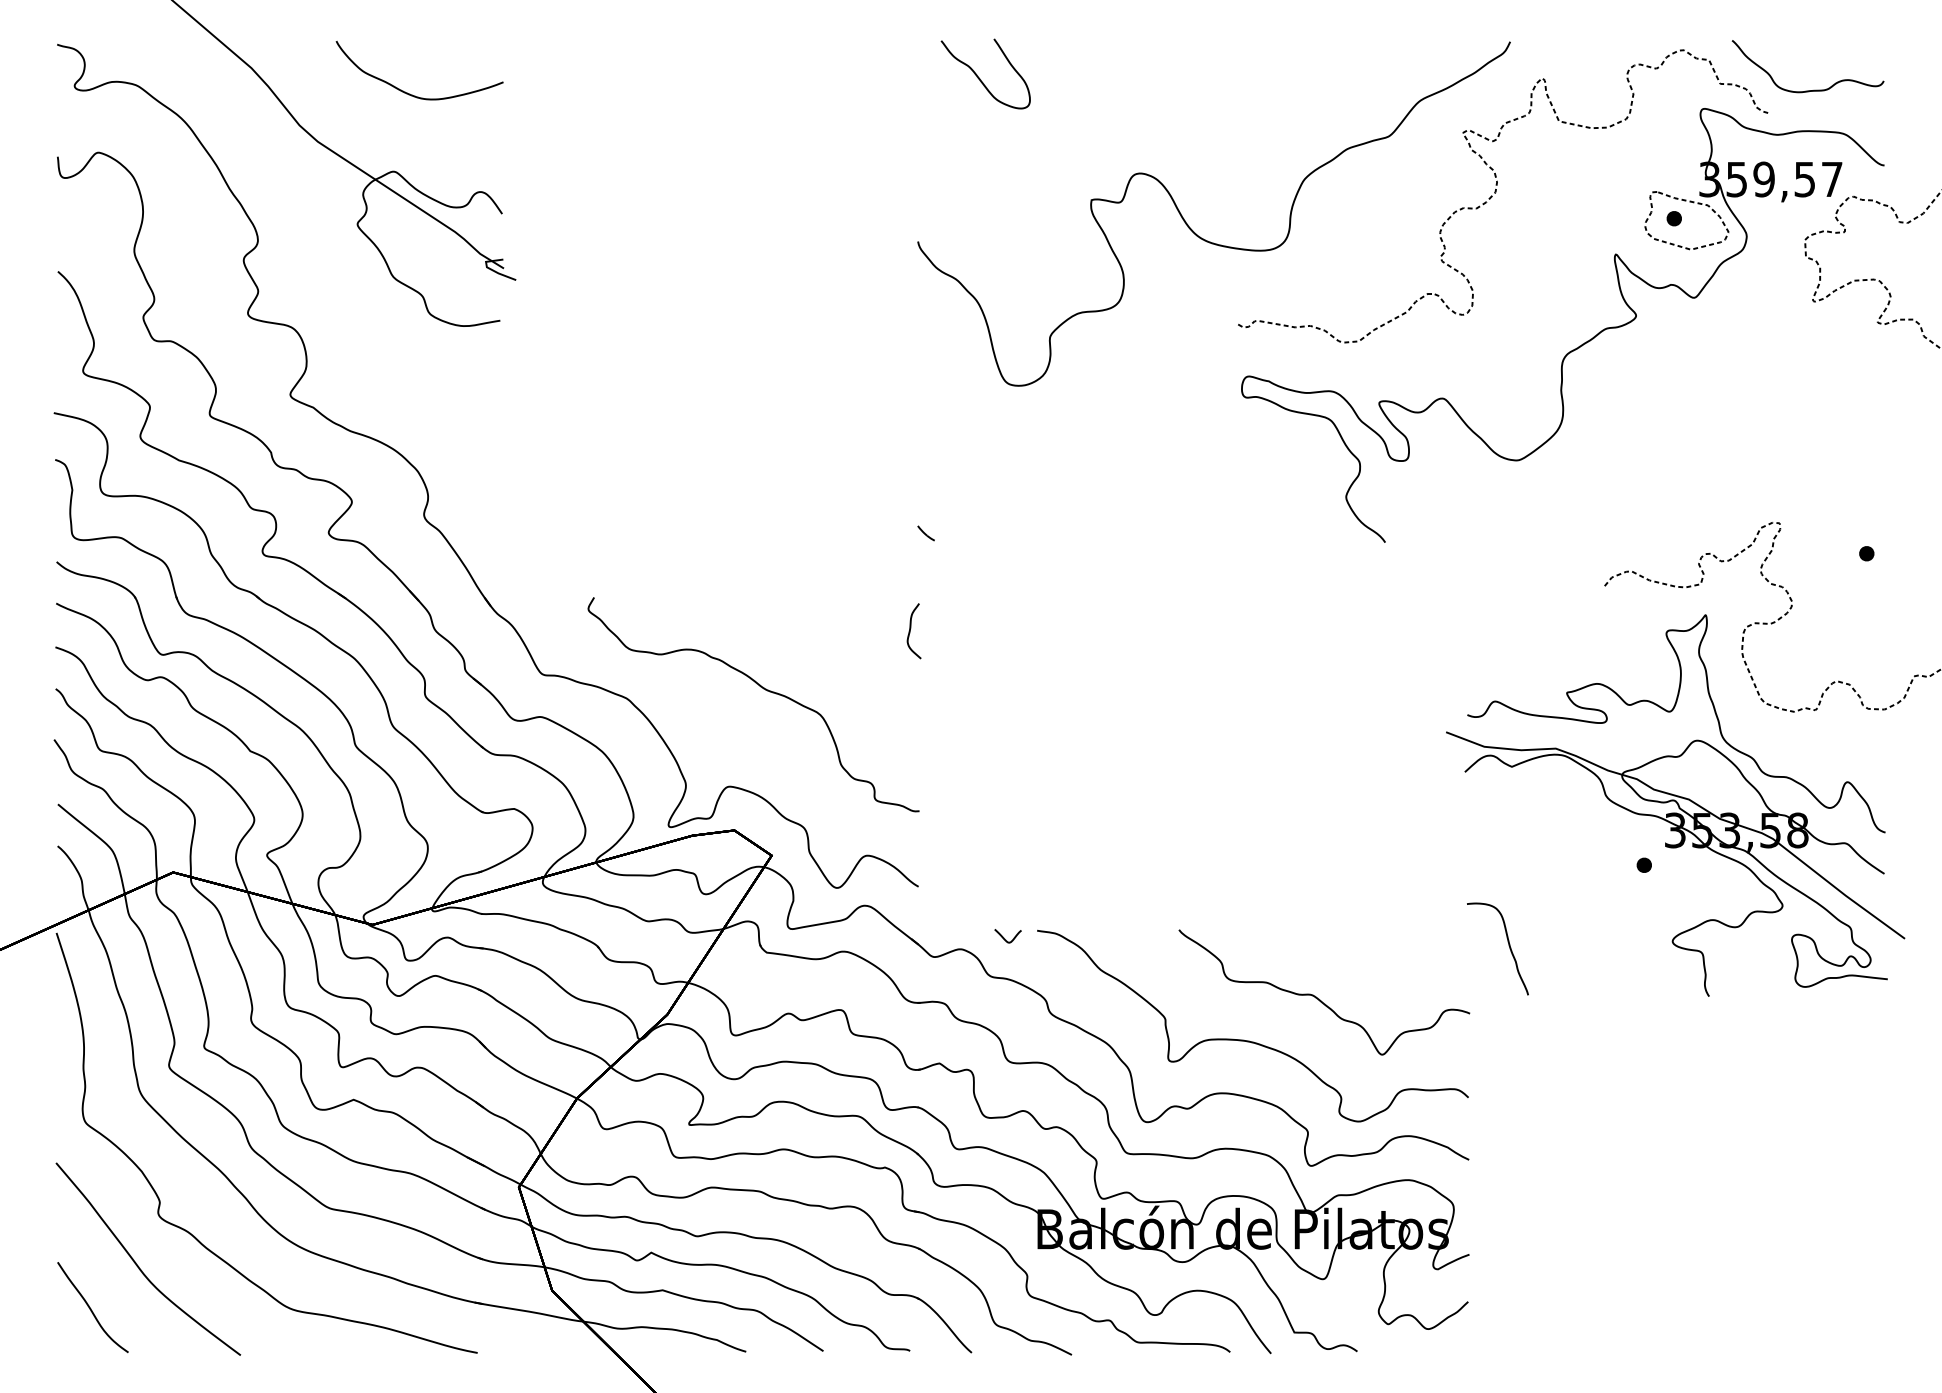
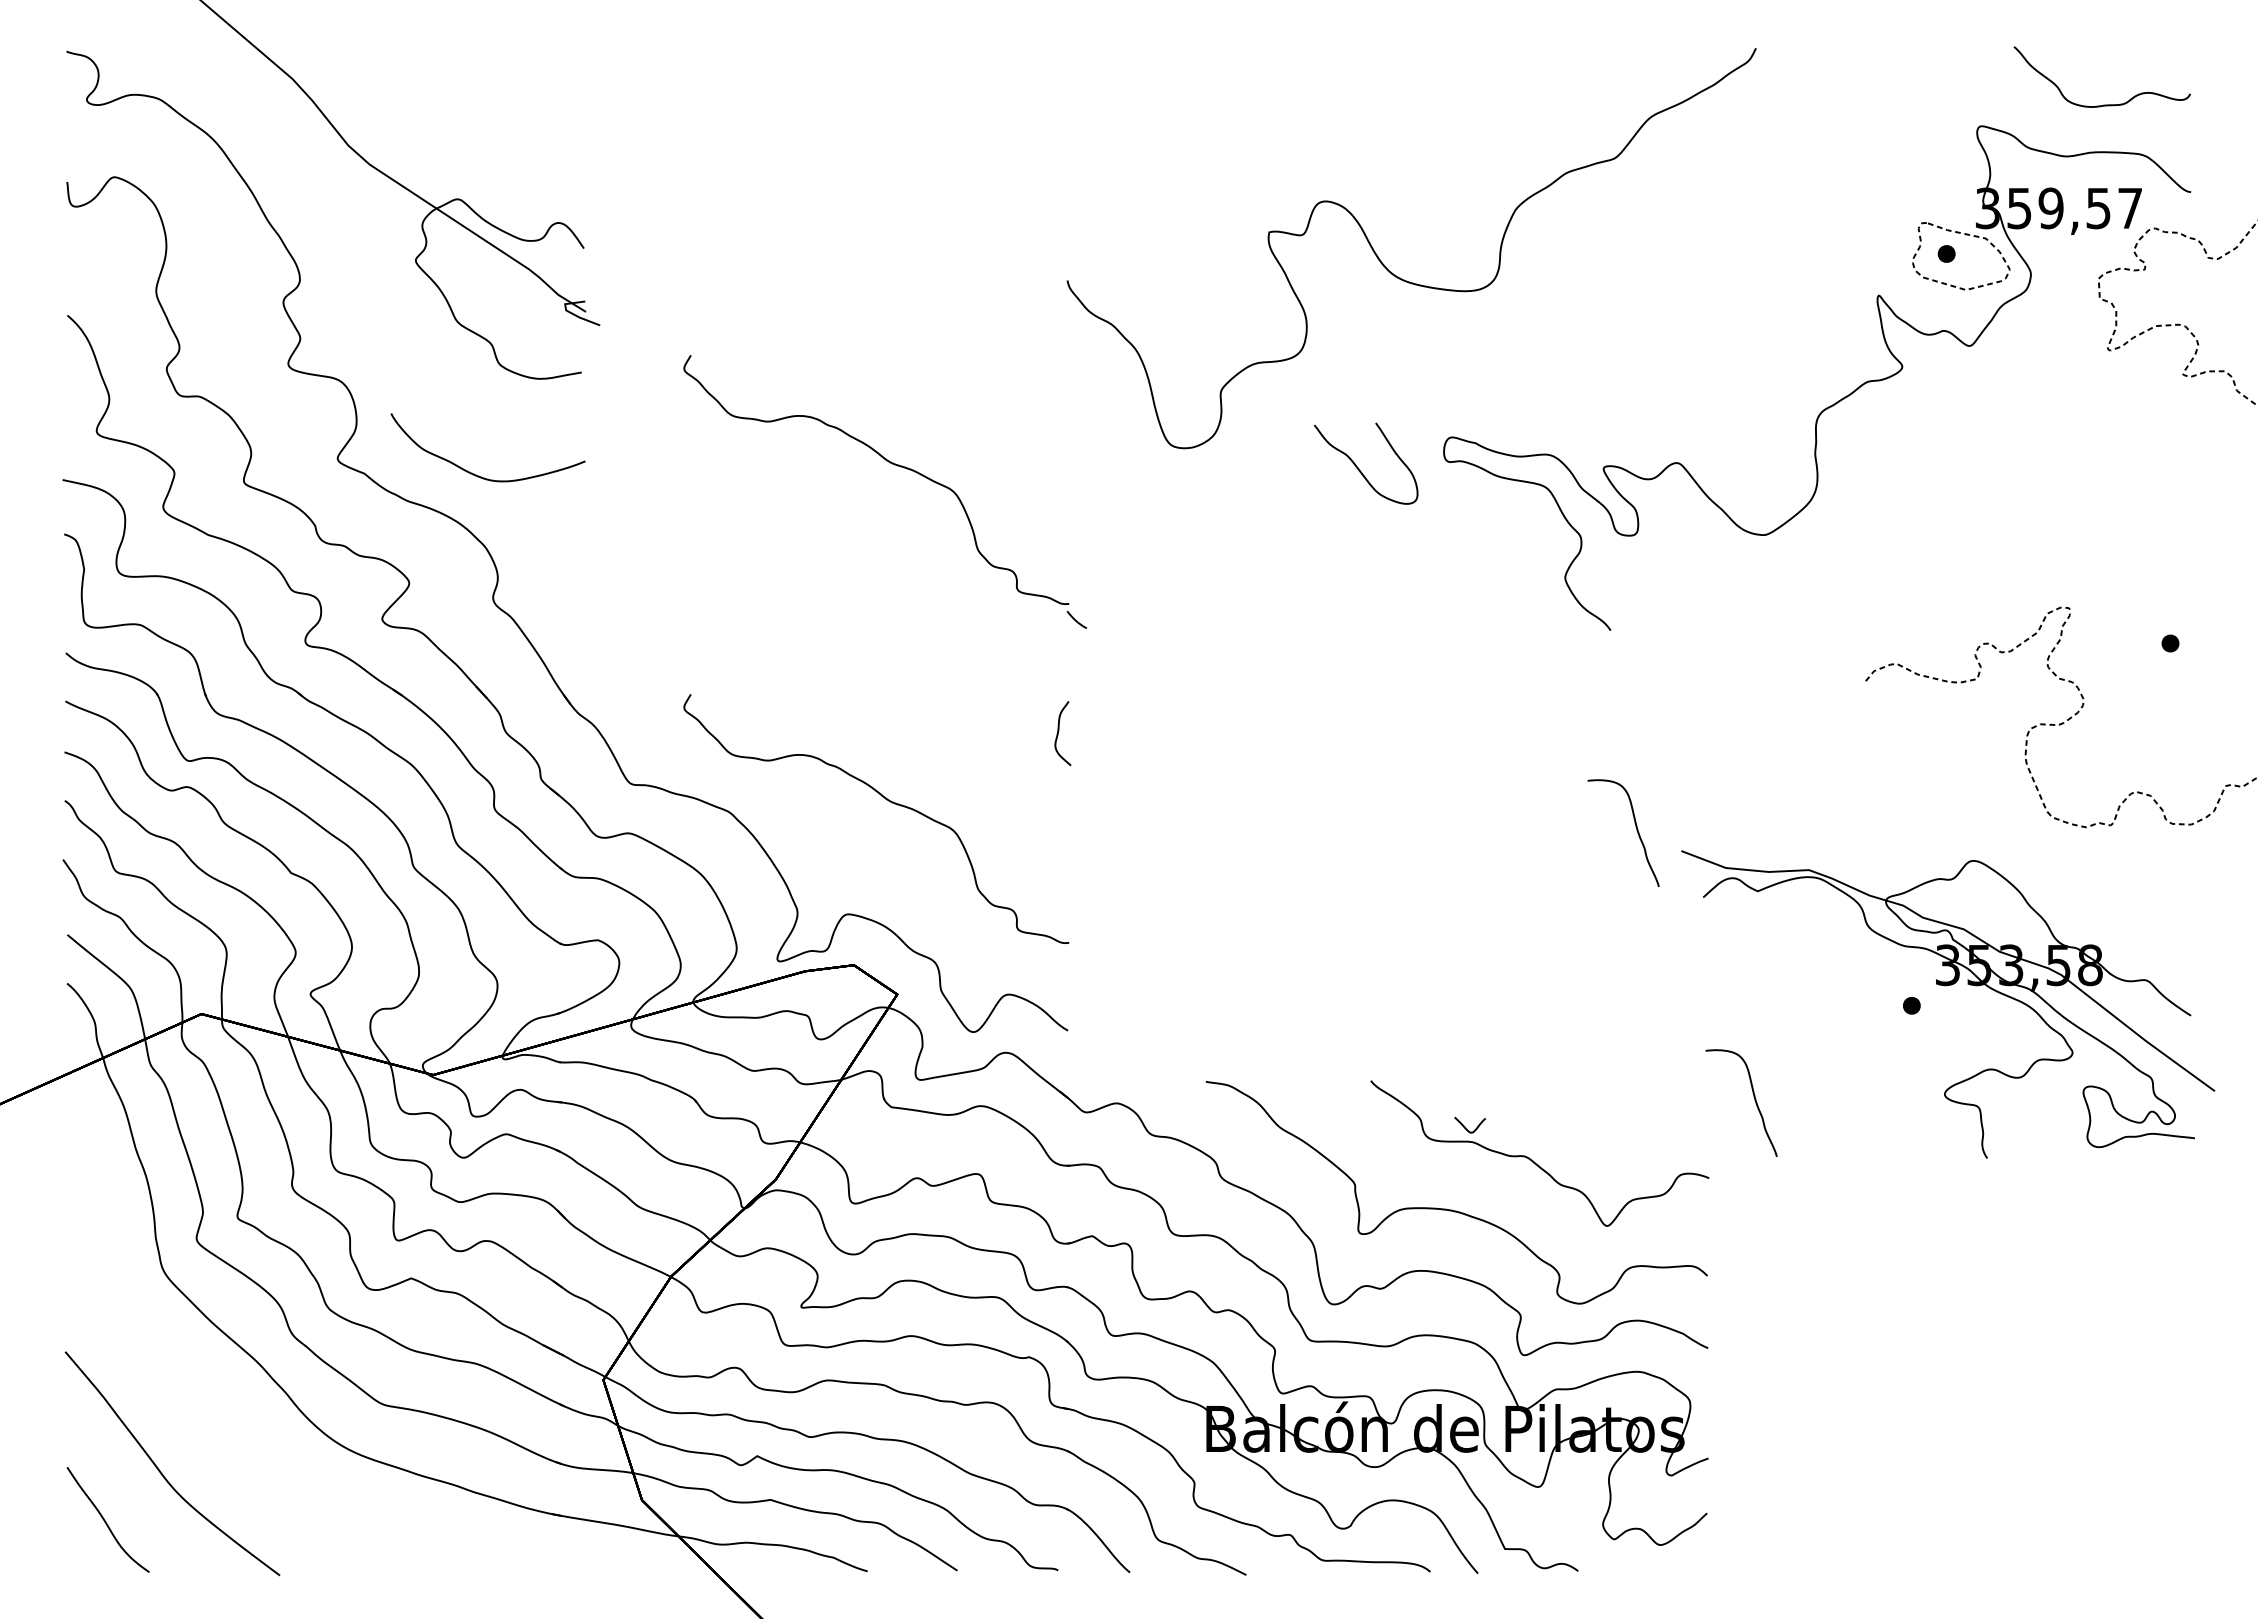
curve: (980, 78) -> (1359, 468), moved
curve: (408, 92) -> (474, 473), moved
curve: (1496, 193) -> (1739, 224), removed
curve: (762, 397) -> (886, 461), added
curve: (1406, 711) -> (1635, 827), added
curve: (1671, 711) -> (1943, 827), removed
curve: (1004, 937) -> (1465, 1126), moved
curve: (191, 1233) -> (222, 1433), removed

